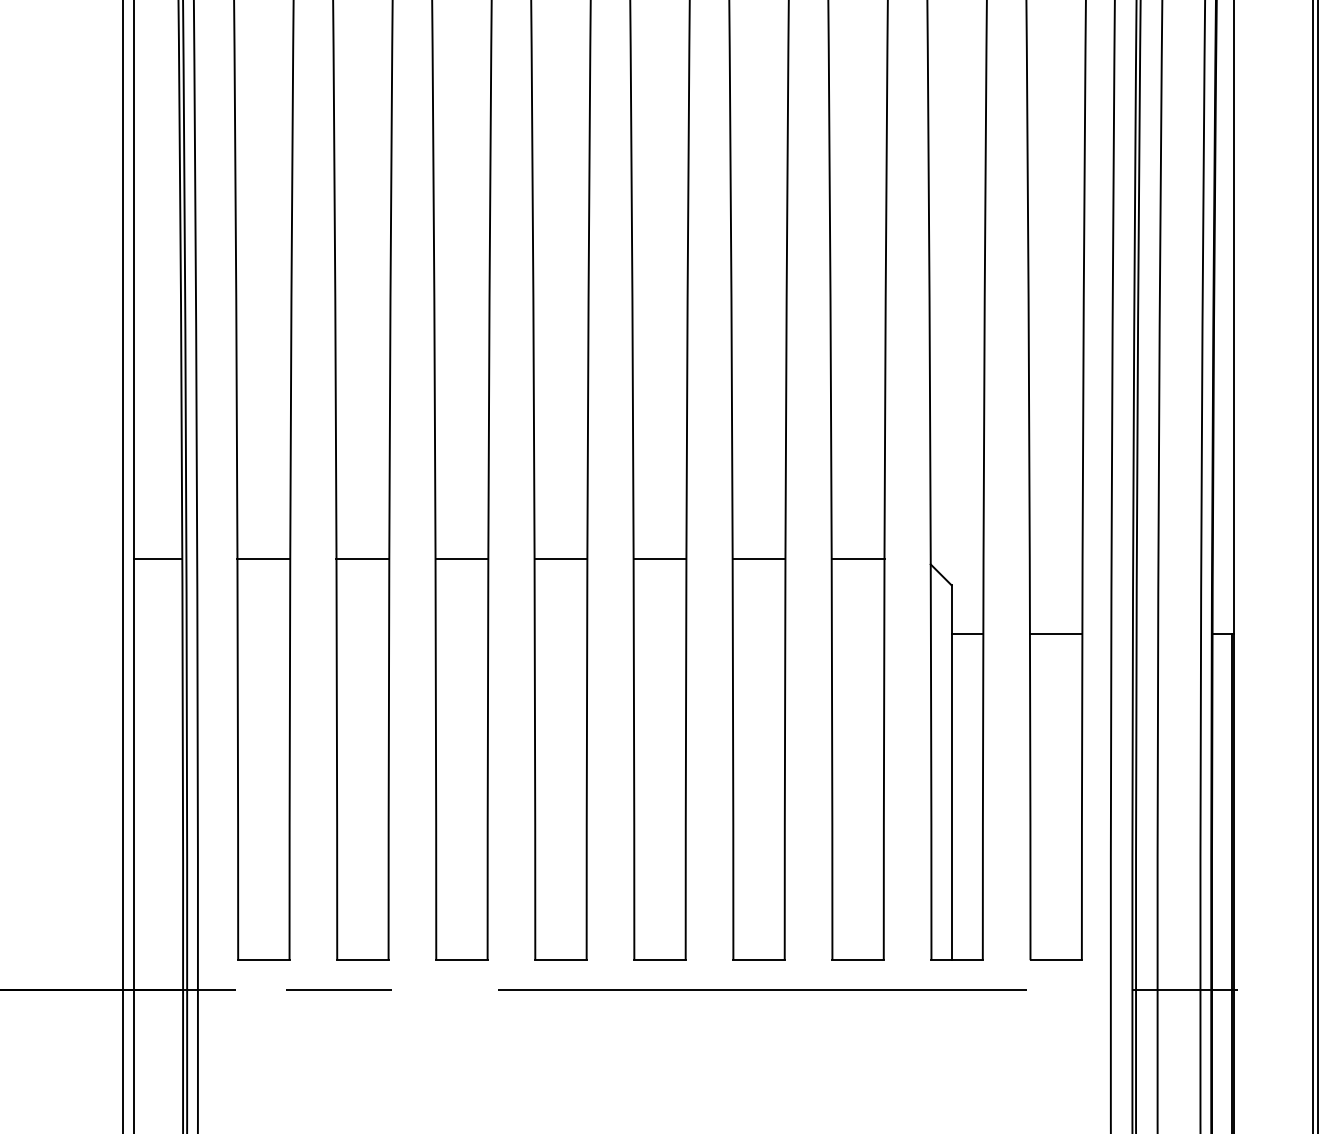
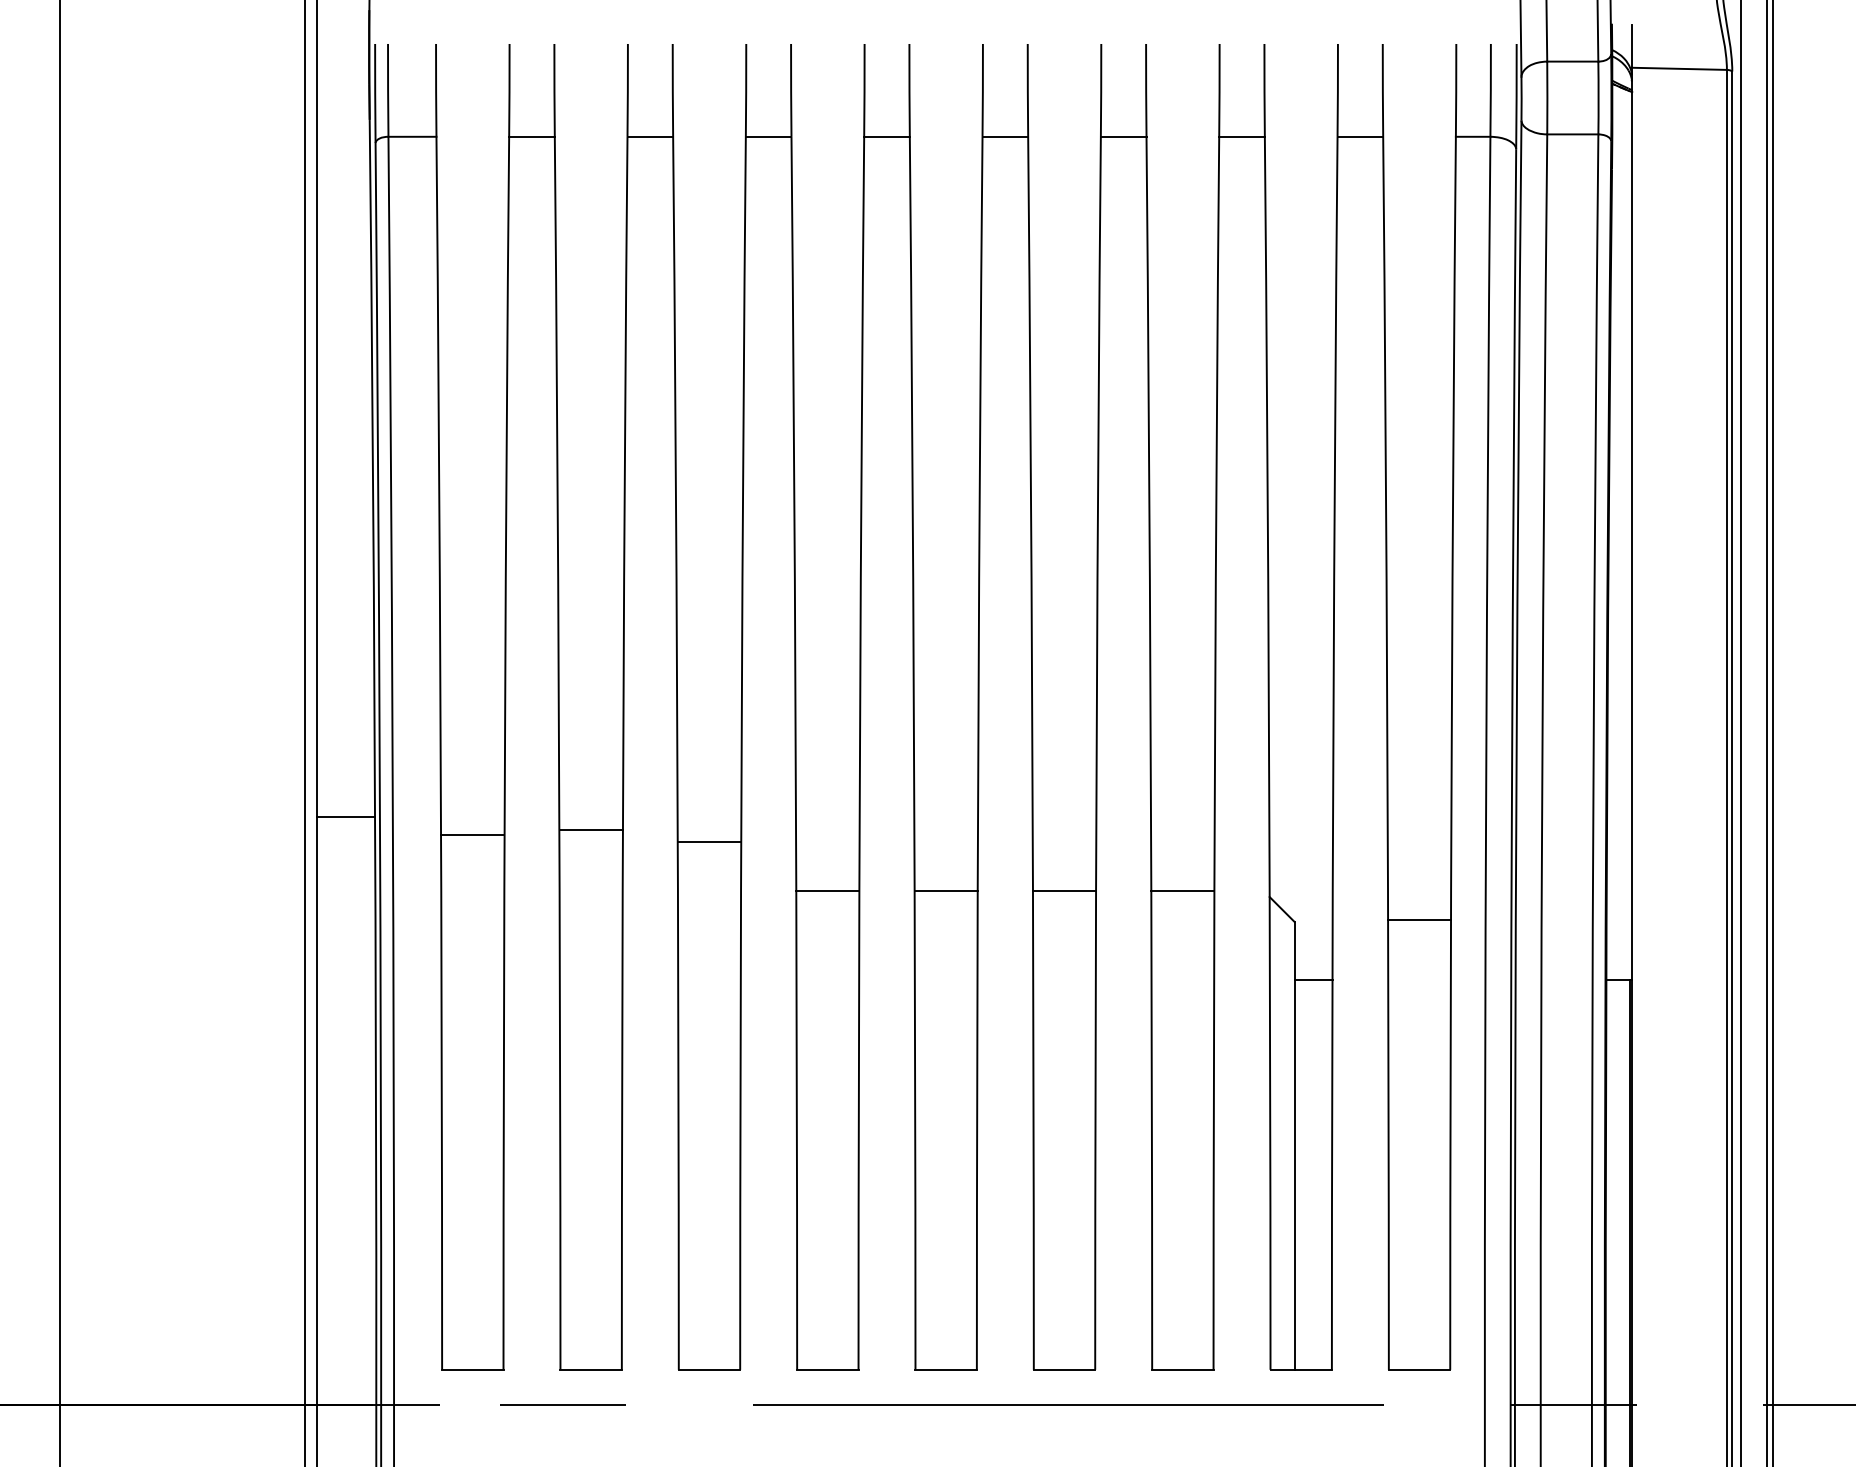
line: (158, 558) -> (346, 816), moved
line: (263, 558) -> (472, 834), moved
line: (362, 558) -> (590, 829), moved
line: (461, 558) -> (709, 841), moved
line: (1056, 633) -> (1419, 919), moved

